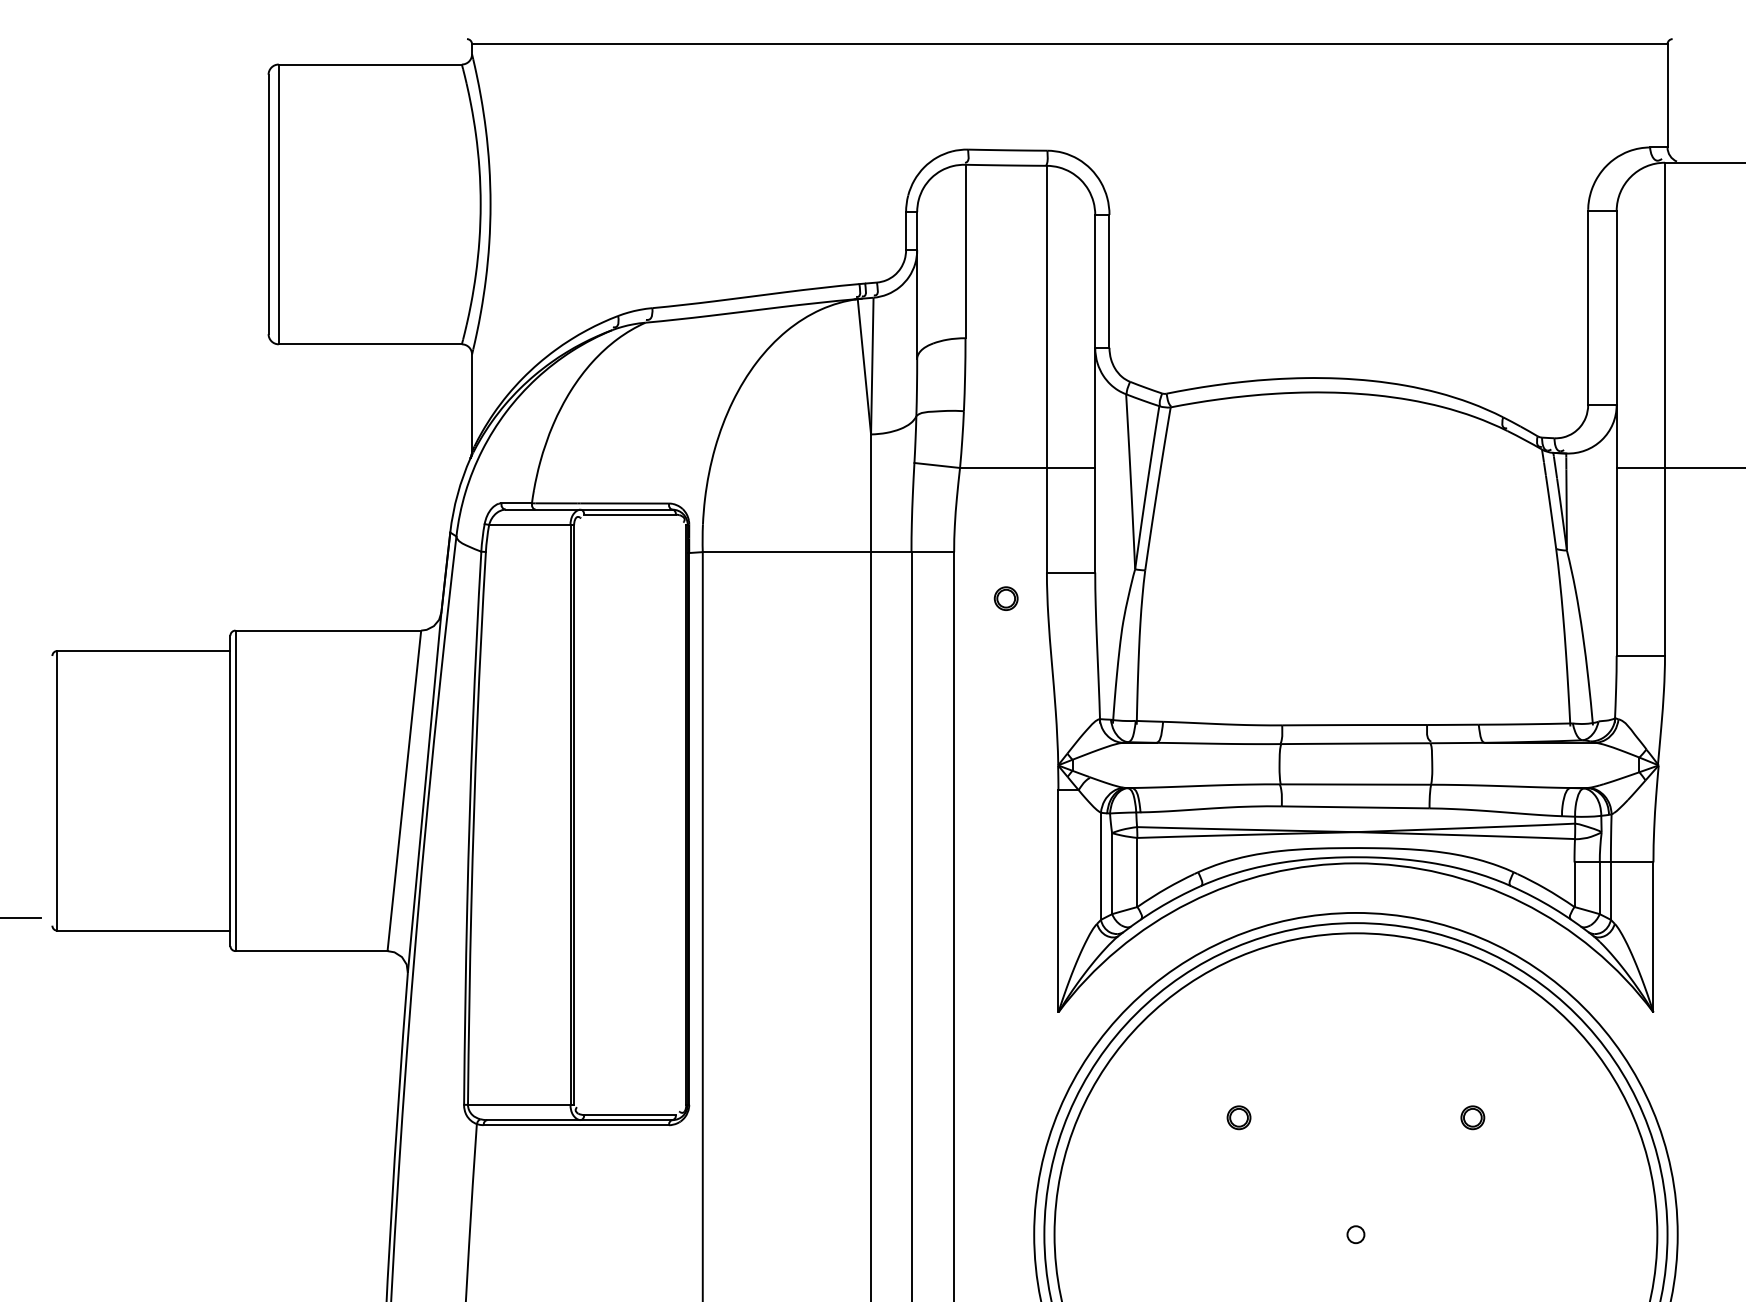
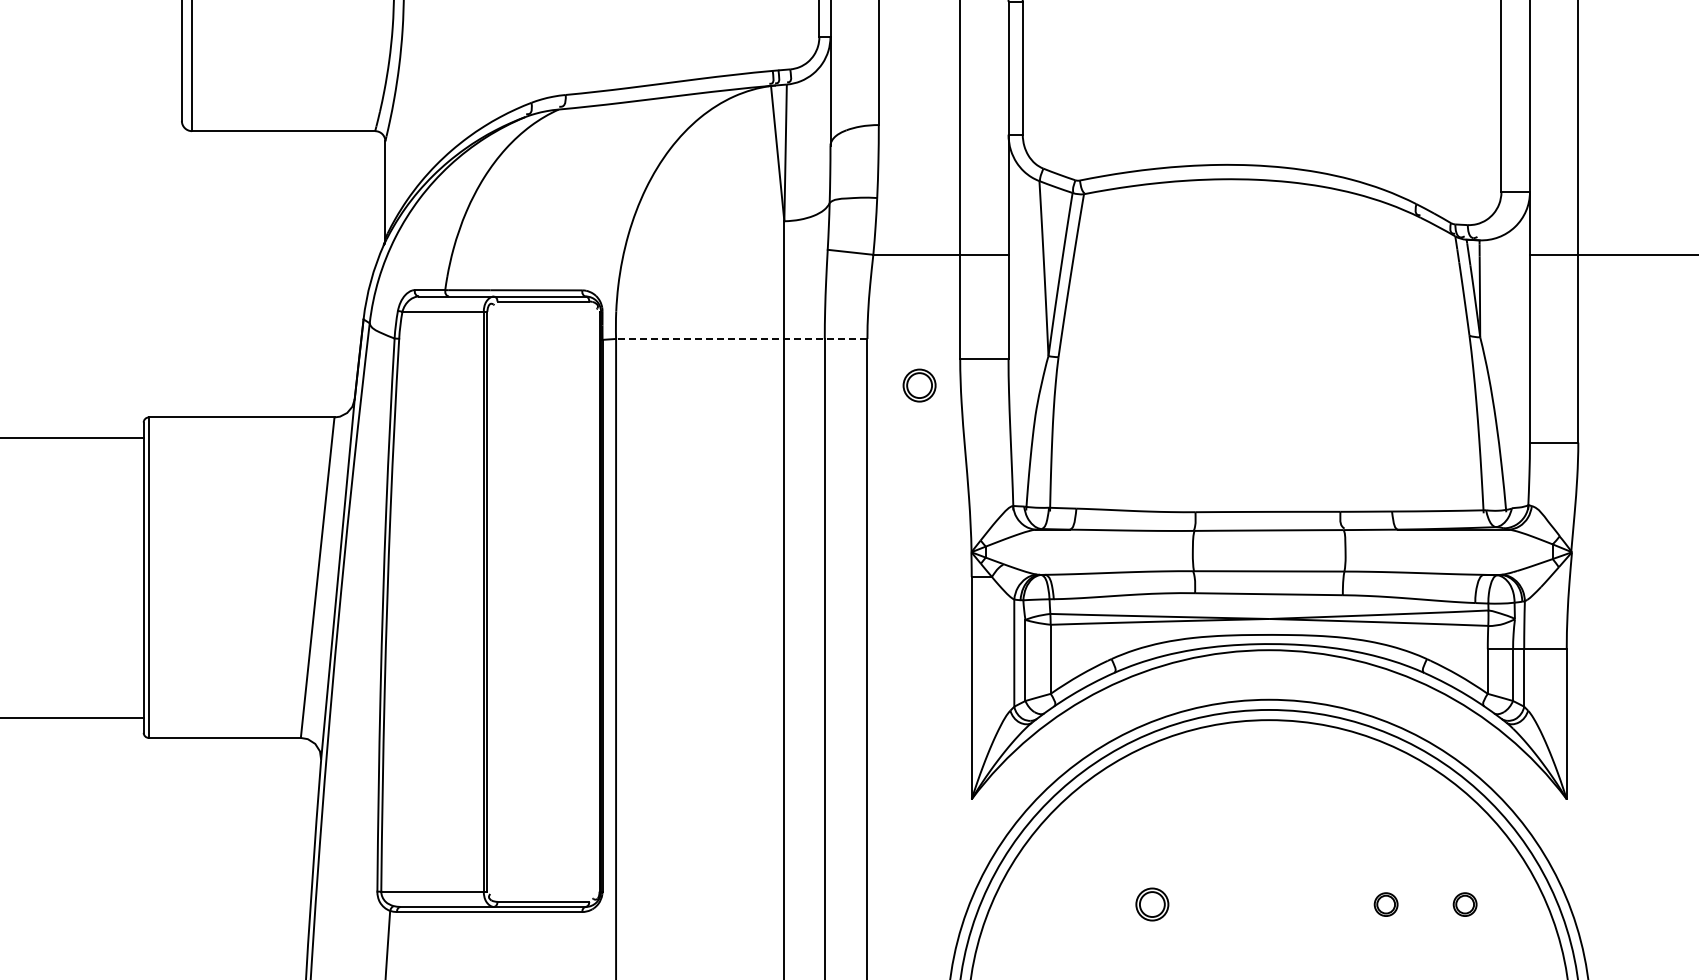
line: (828, 552) -> (741, 339), solid -> dashed
part: (1005, 598) -> (918, 385), size x1.4
part: (1238, 1117) -> (1151, 904), size x1.4
part: (1551, 1117) -> (1464, 904), added

